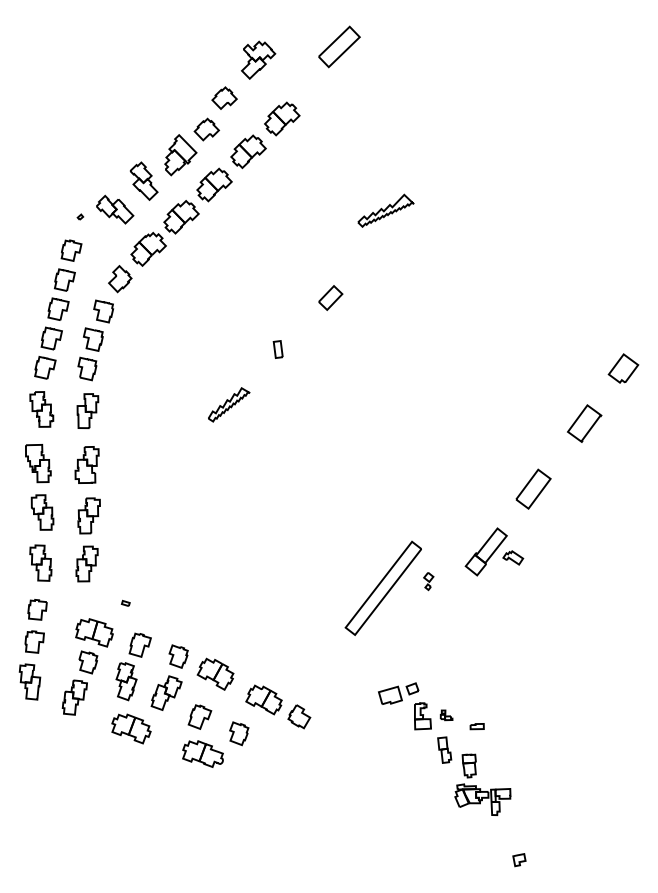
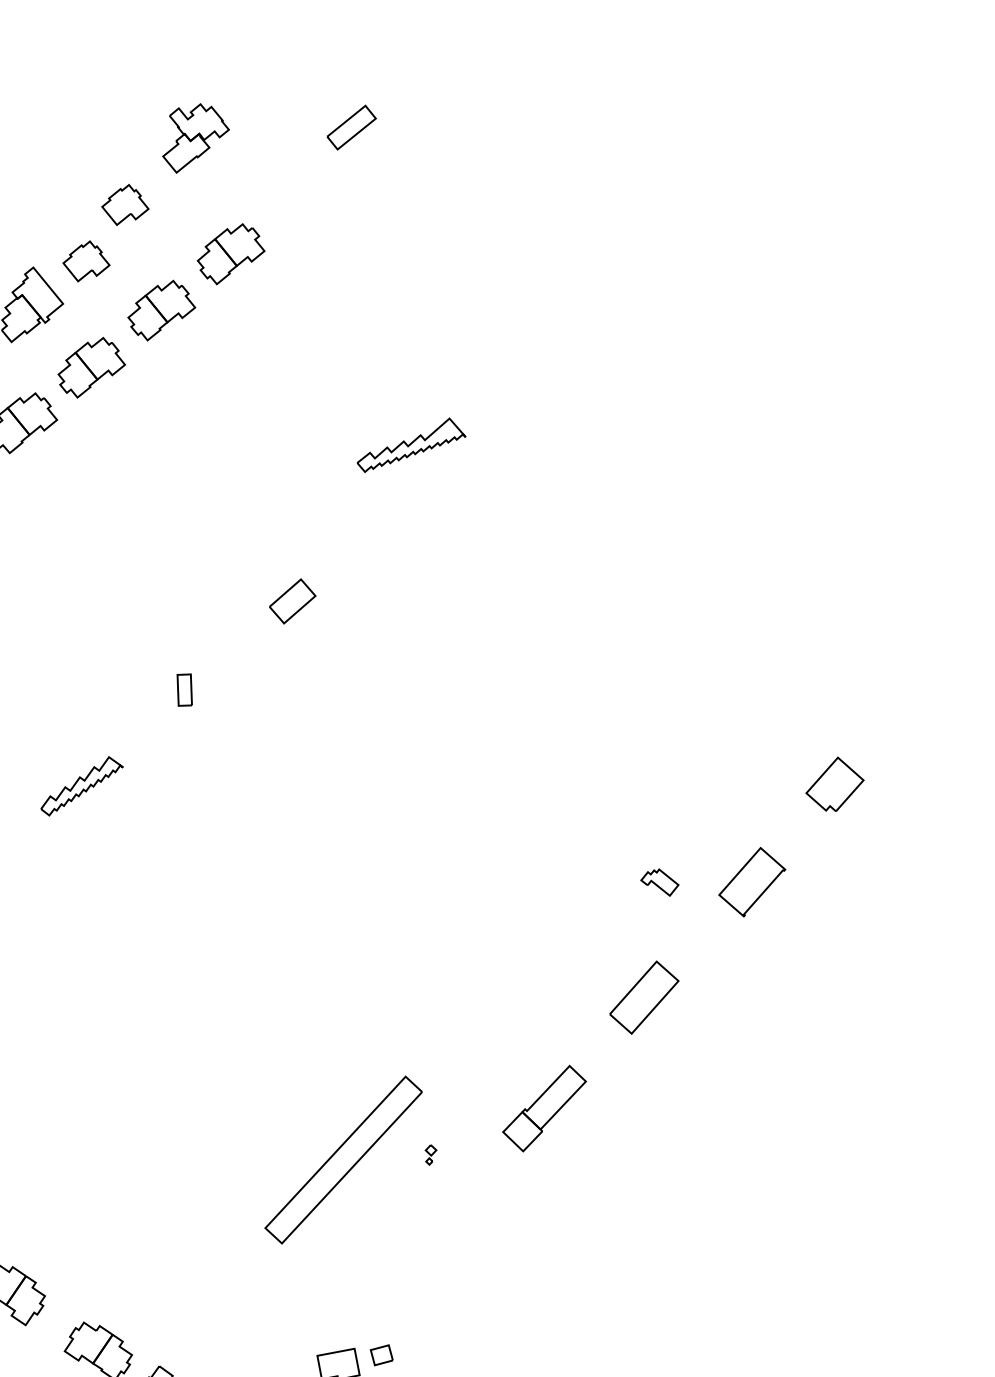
part: (339, 46) -> (351, 126), size x0.6
part: (513, 557) -> (660, 881), moved
part: (428, 581) -> (430, 1154), size x0.6

